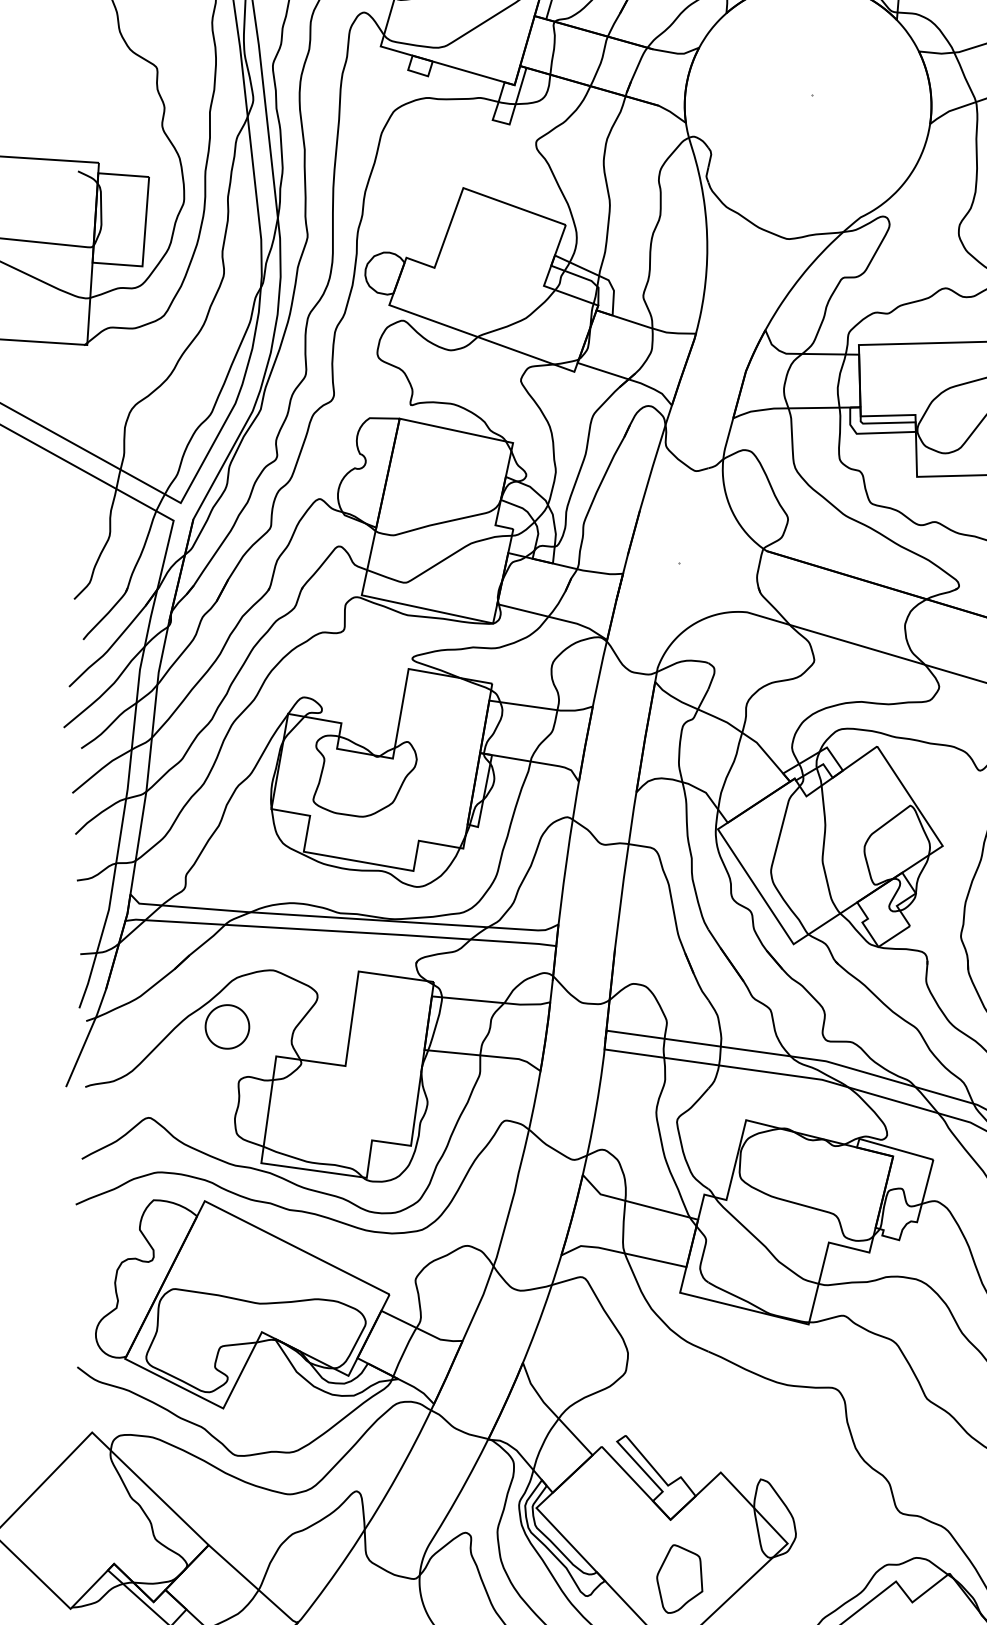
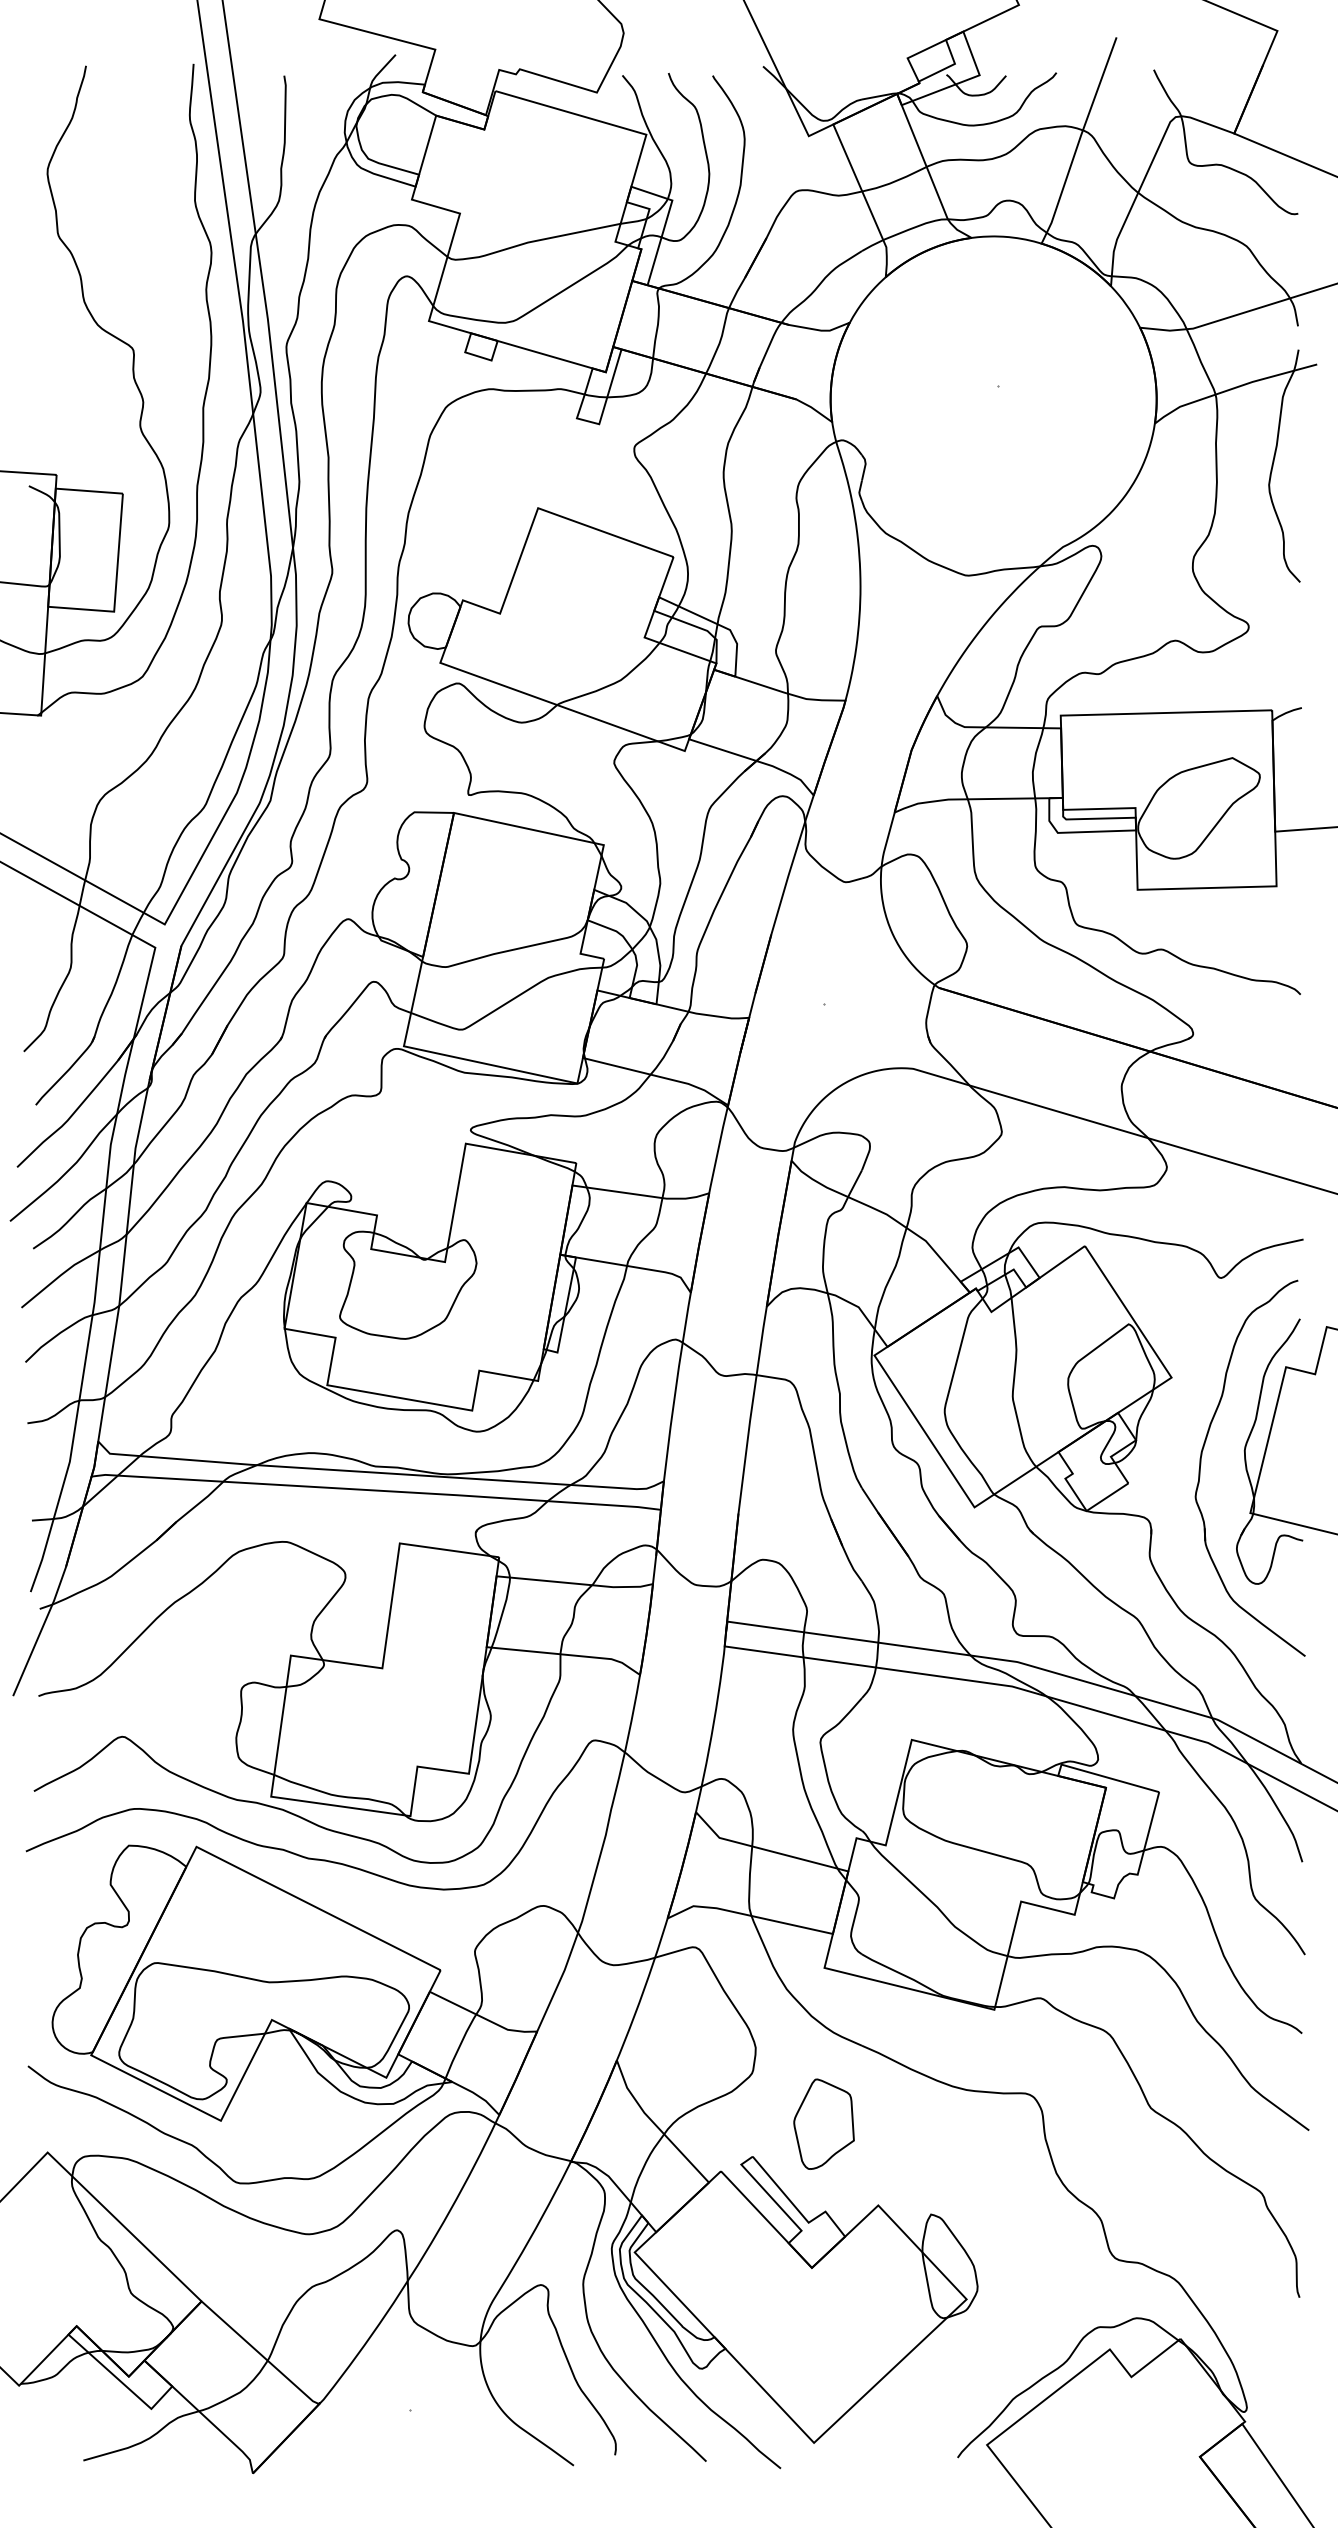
part: (227, 1026) -> (226, 1616), removed
part: (679, 1578) -> (823, 2123), moved

